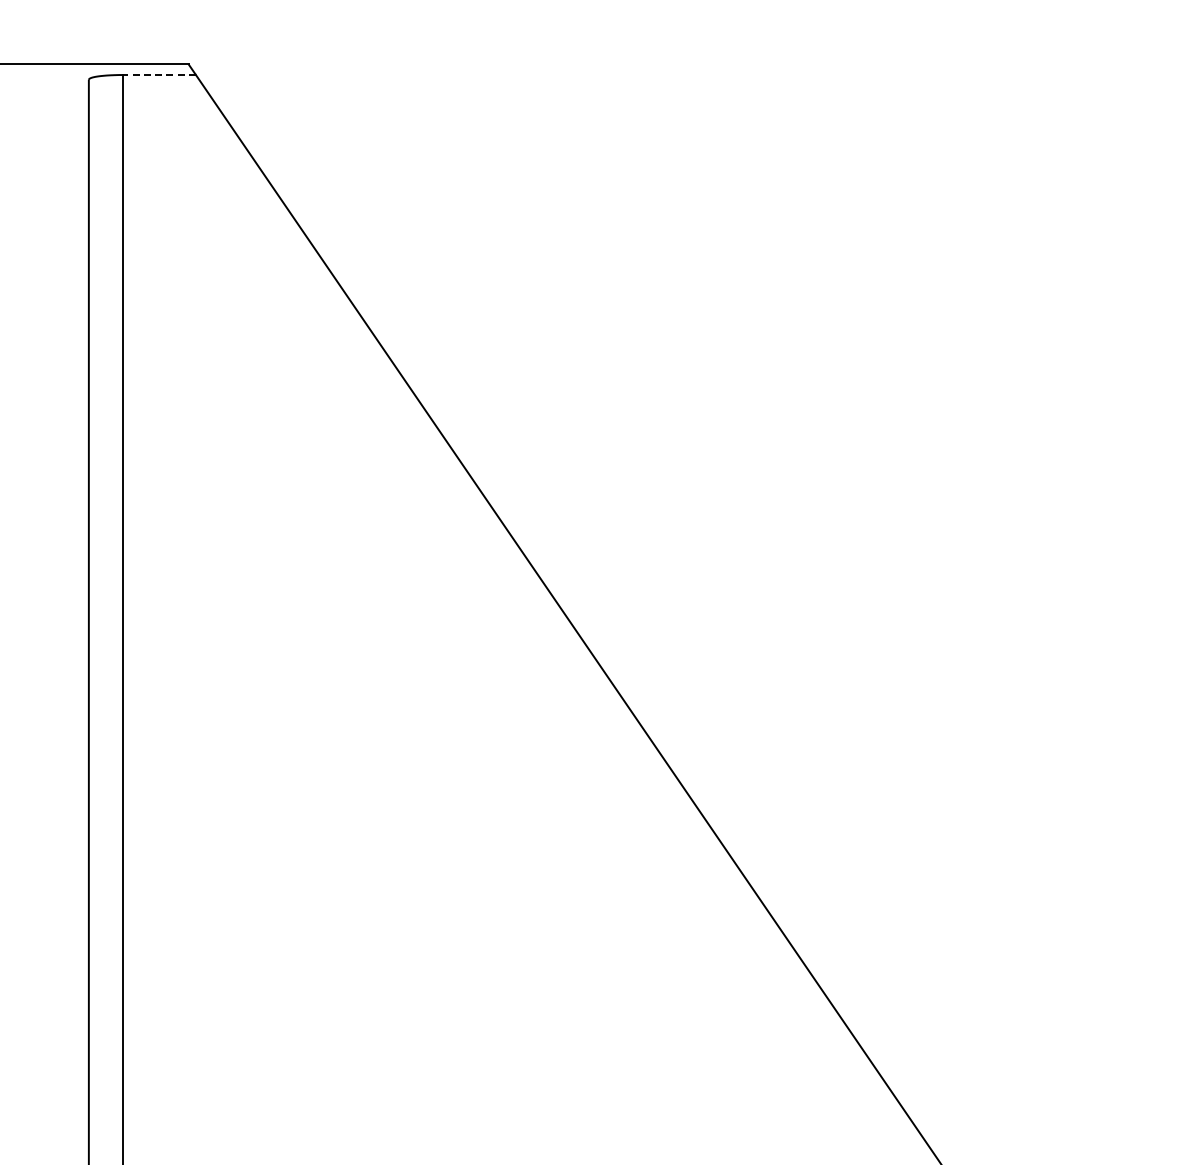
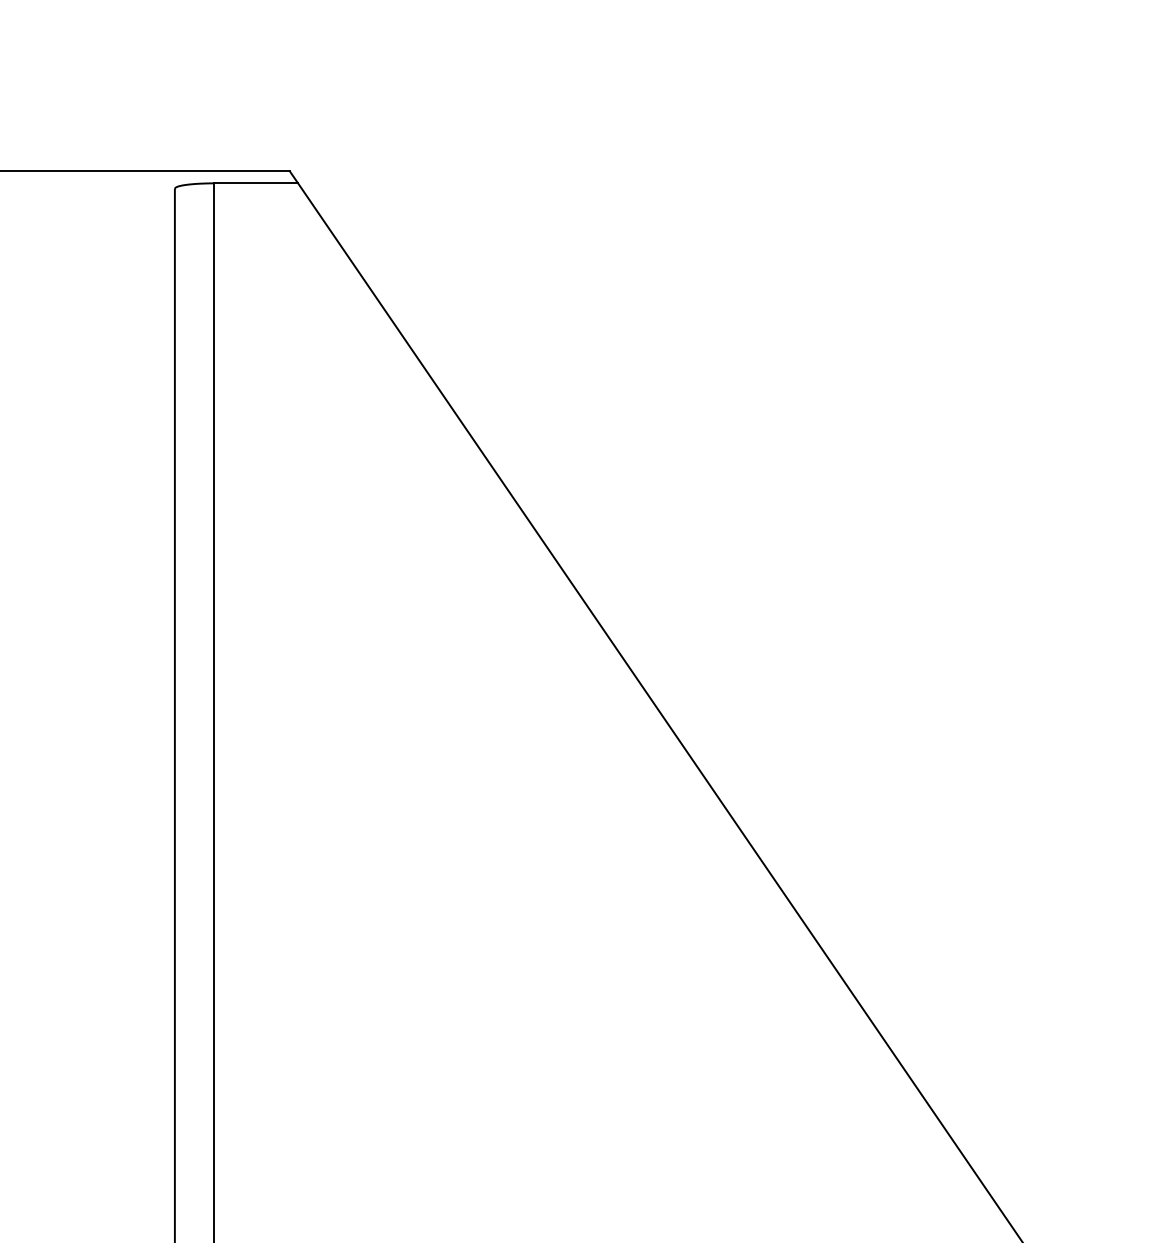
line: (159, 75) -> (256, 183), dashed -> solid

